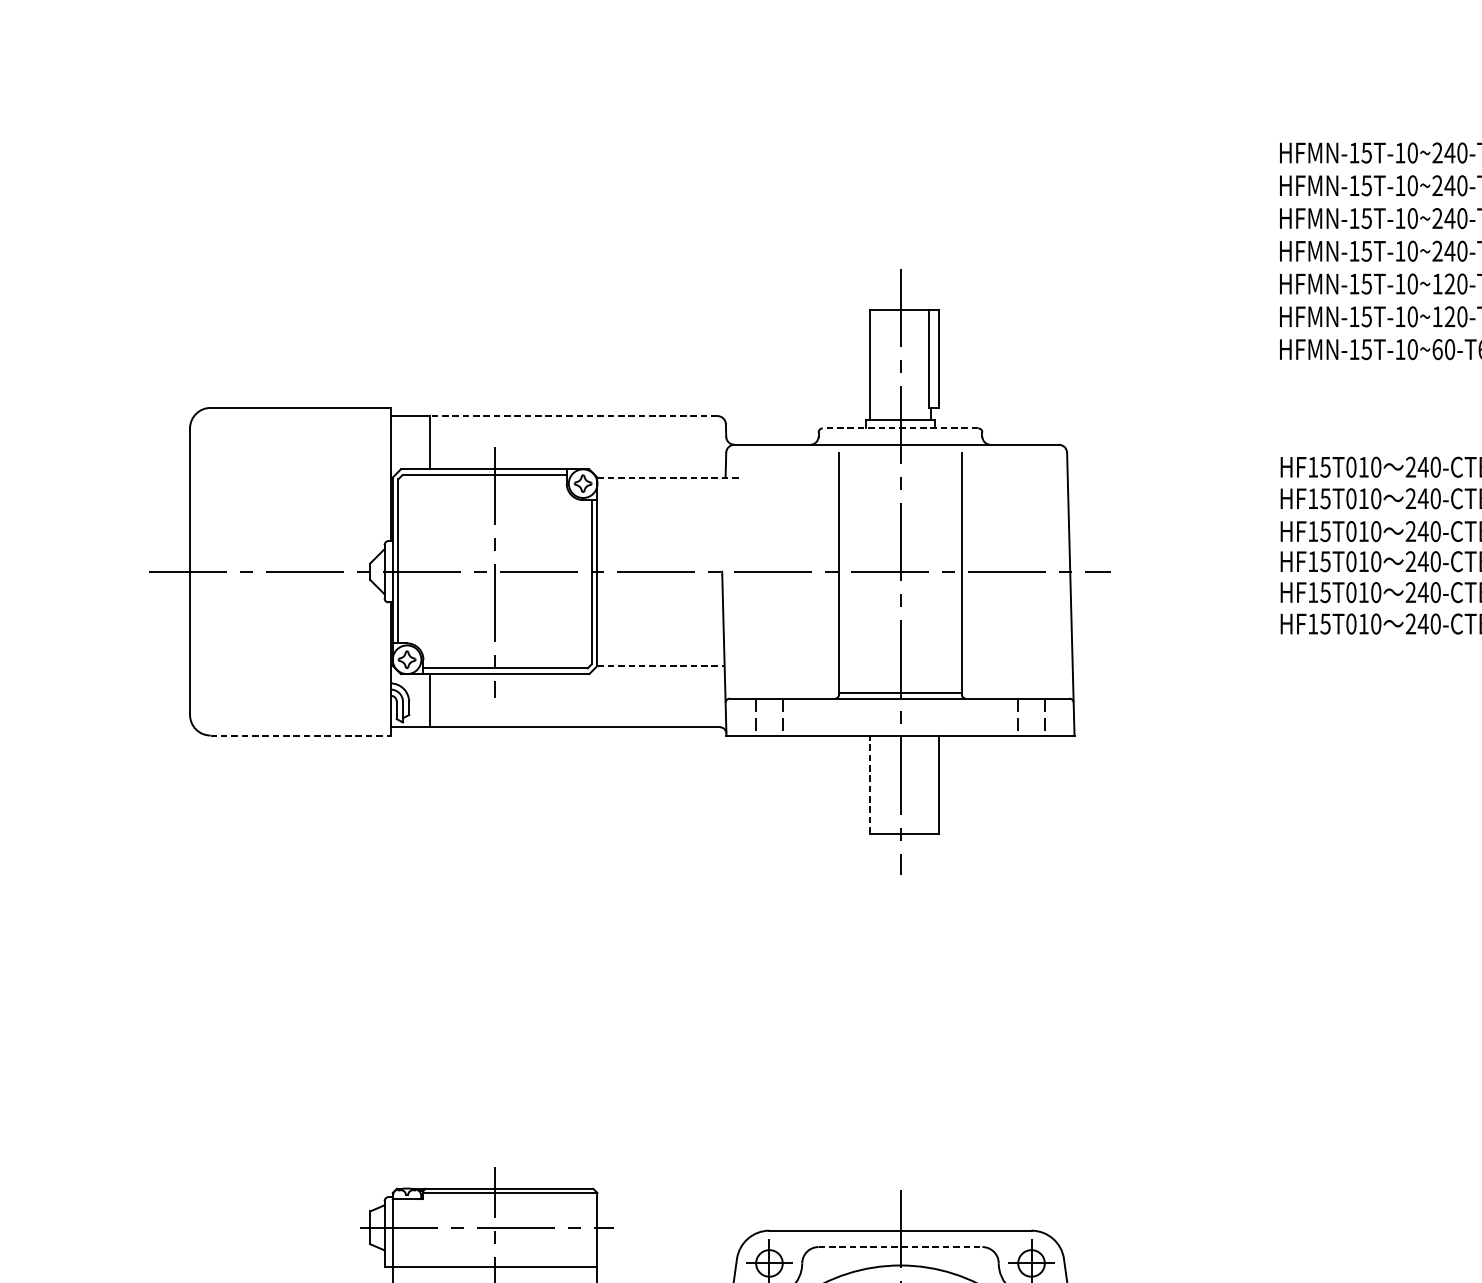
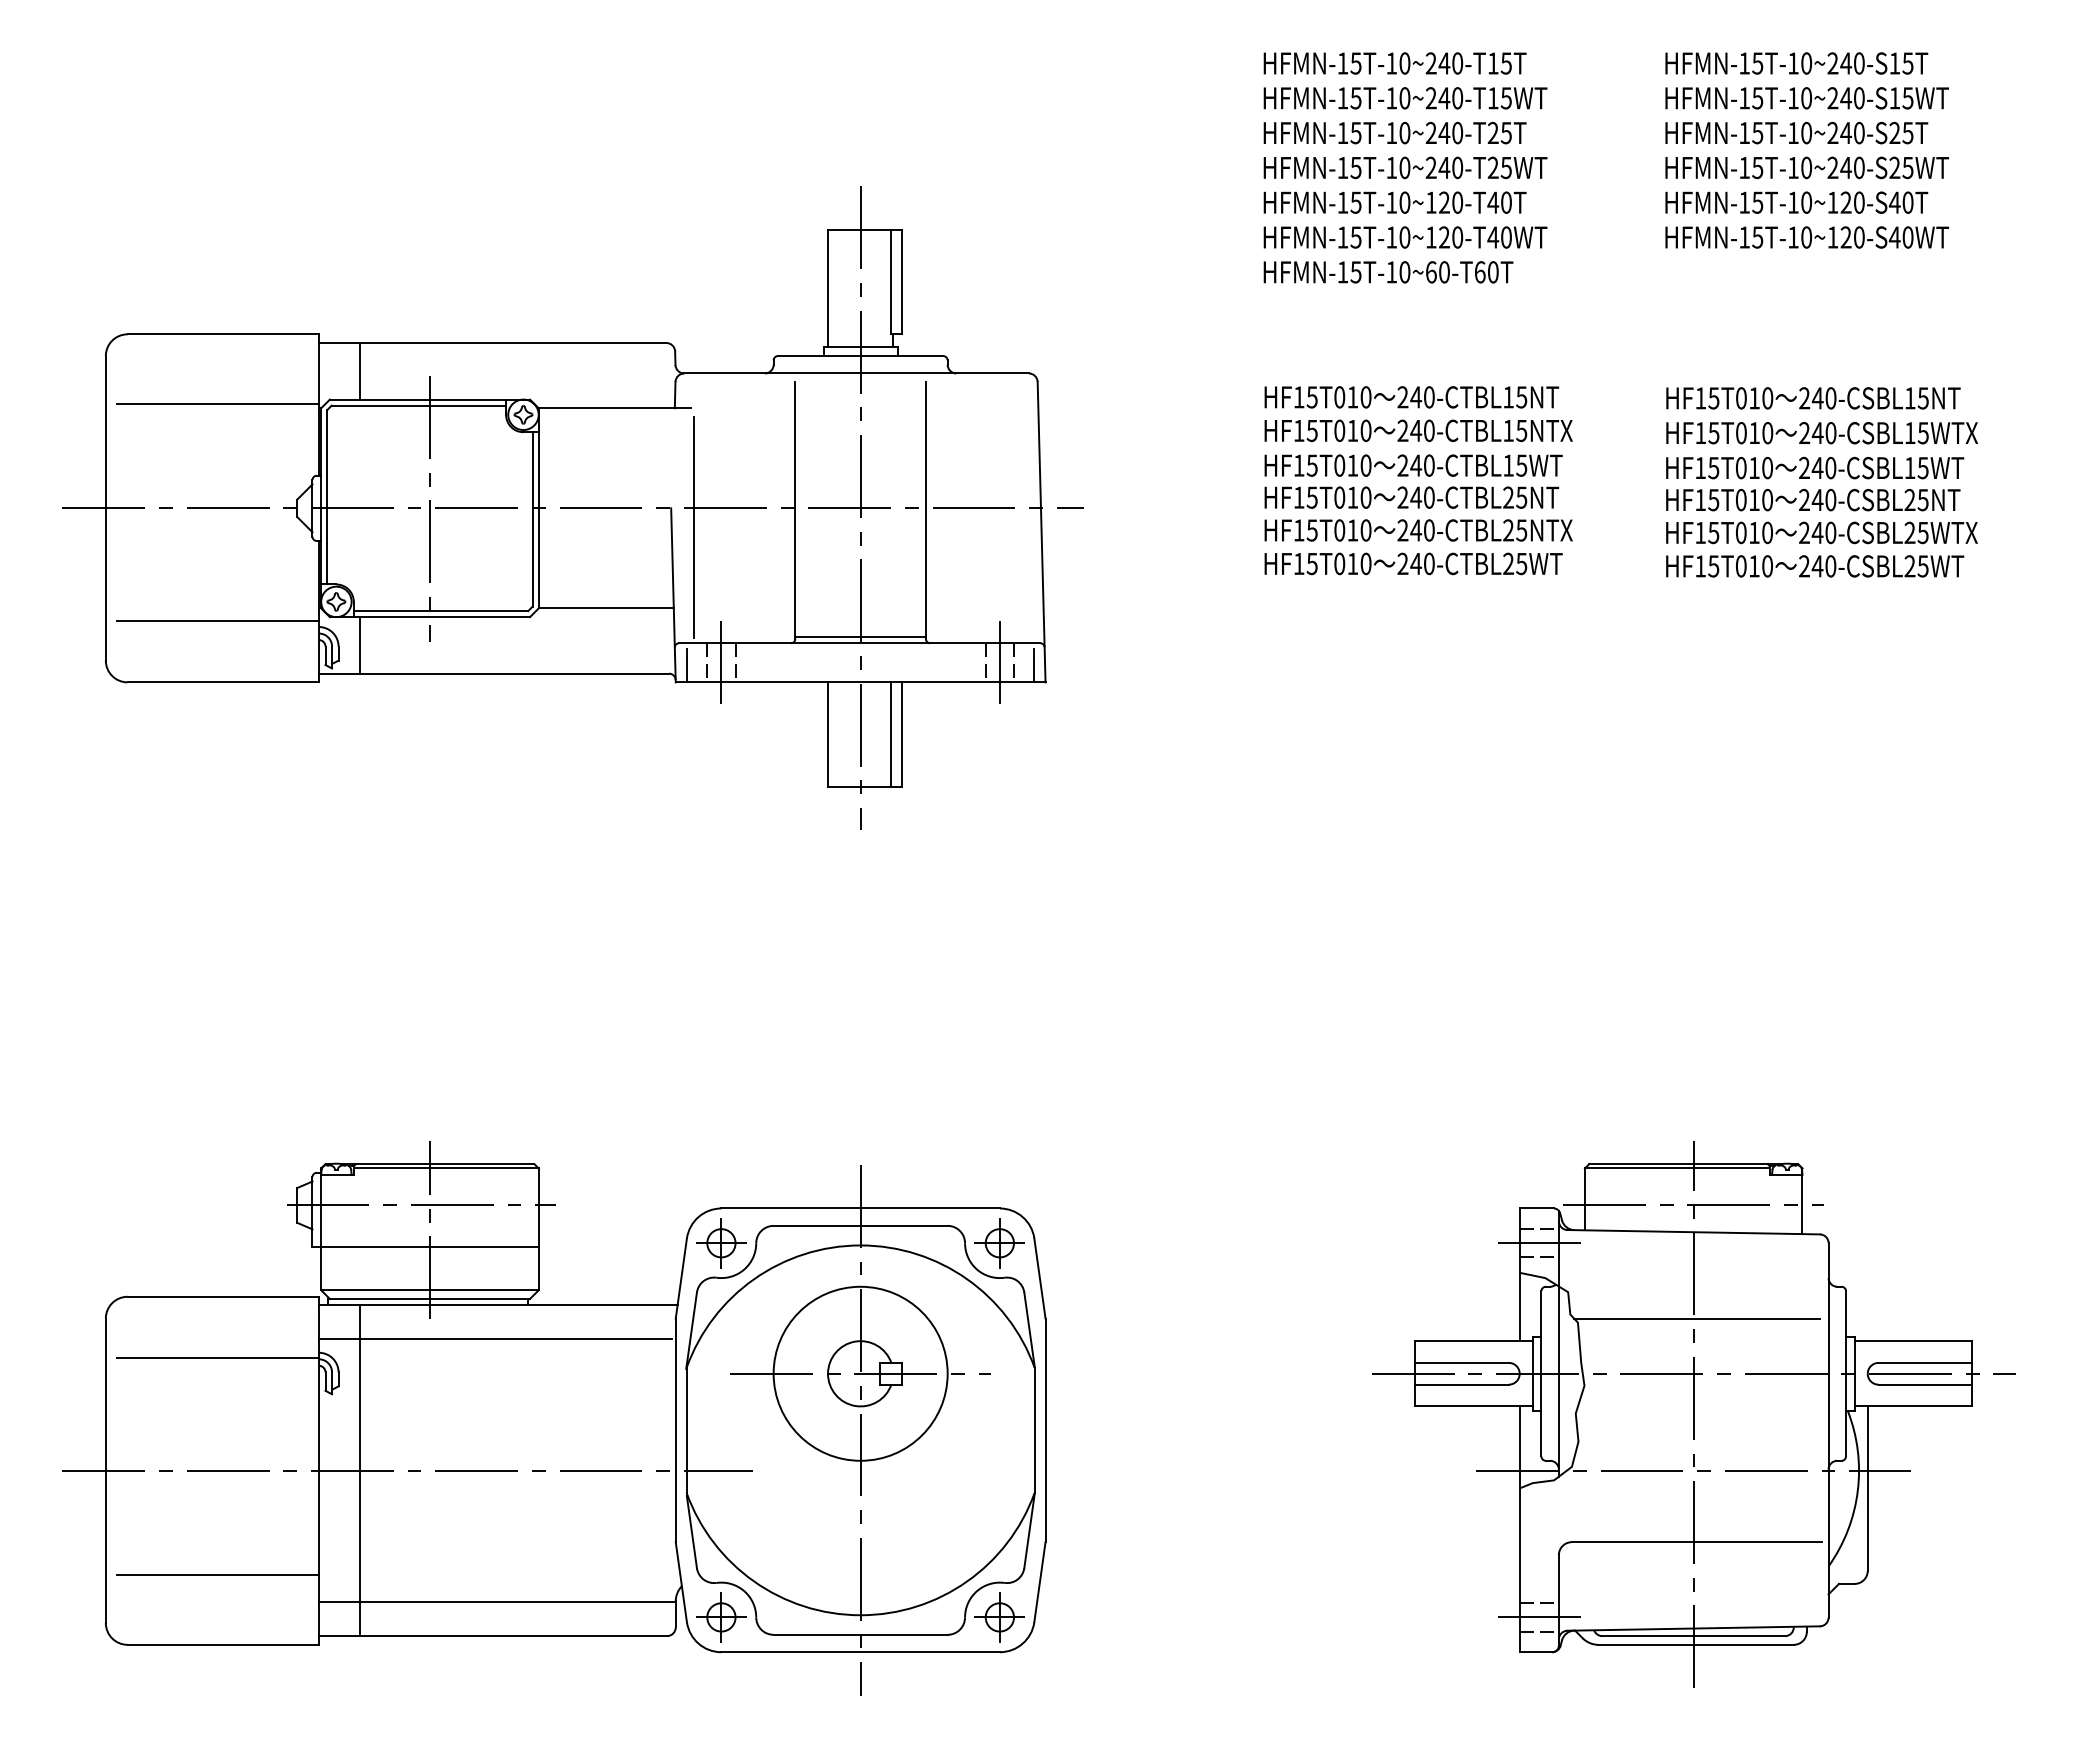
line: (572, 416) -> (512, 343), dashed -> solid
line: (900, 428) -> (860, 356), dashed -> solid
line: (295, 473) -> (217, 403), added
line: (668, 477) -> (614, 408), dashed -> solid
line: (744, 589) -> (694, 527), added
line: (661, 665) -> (606, 608), dashed -> solid
line: (295, 678) -> (217, 621), added
line: (769, 716) -> (721, 662), added
line: (1031, 716) -> (999, 662), added
line: (736, 719) -> (686, 665), added
line: (1064, 719) -> (1034, 665), added
line: (300, 735) -> (223, 682), dashed -> solid
line: (870, 784) -> (828, 734), dashed -> solid
line: (929, 784) -> (891, 734), added
line: (901, 1246) -> (861, 1225), dashed -> solid

